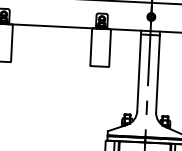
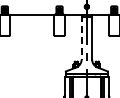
line: (138, 71) -> (81, 37), solid -> dashed

